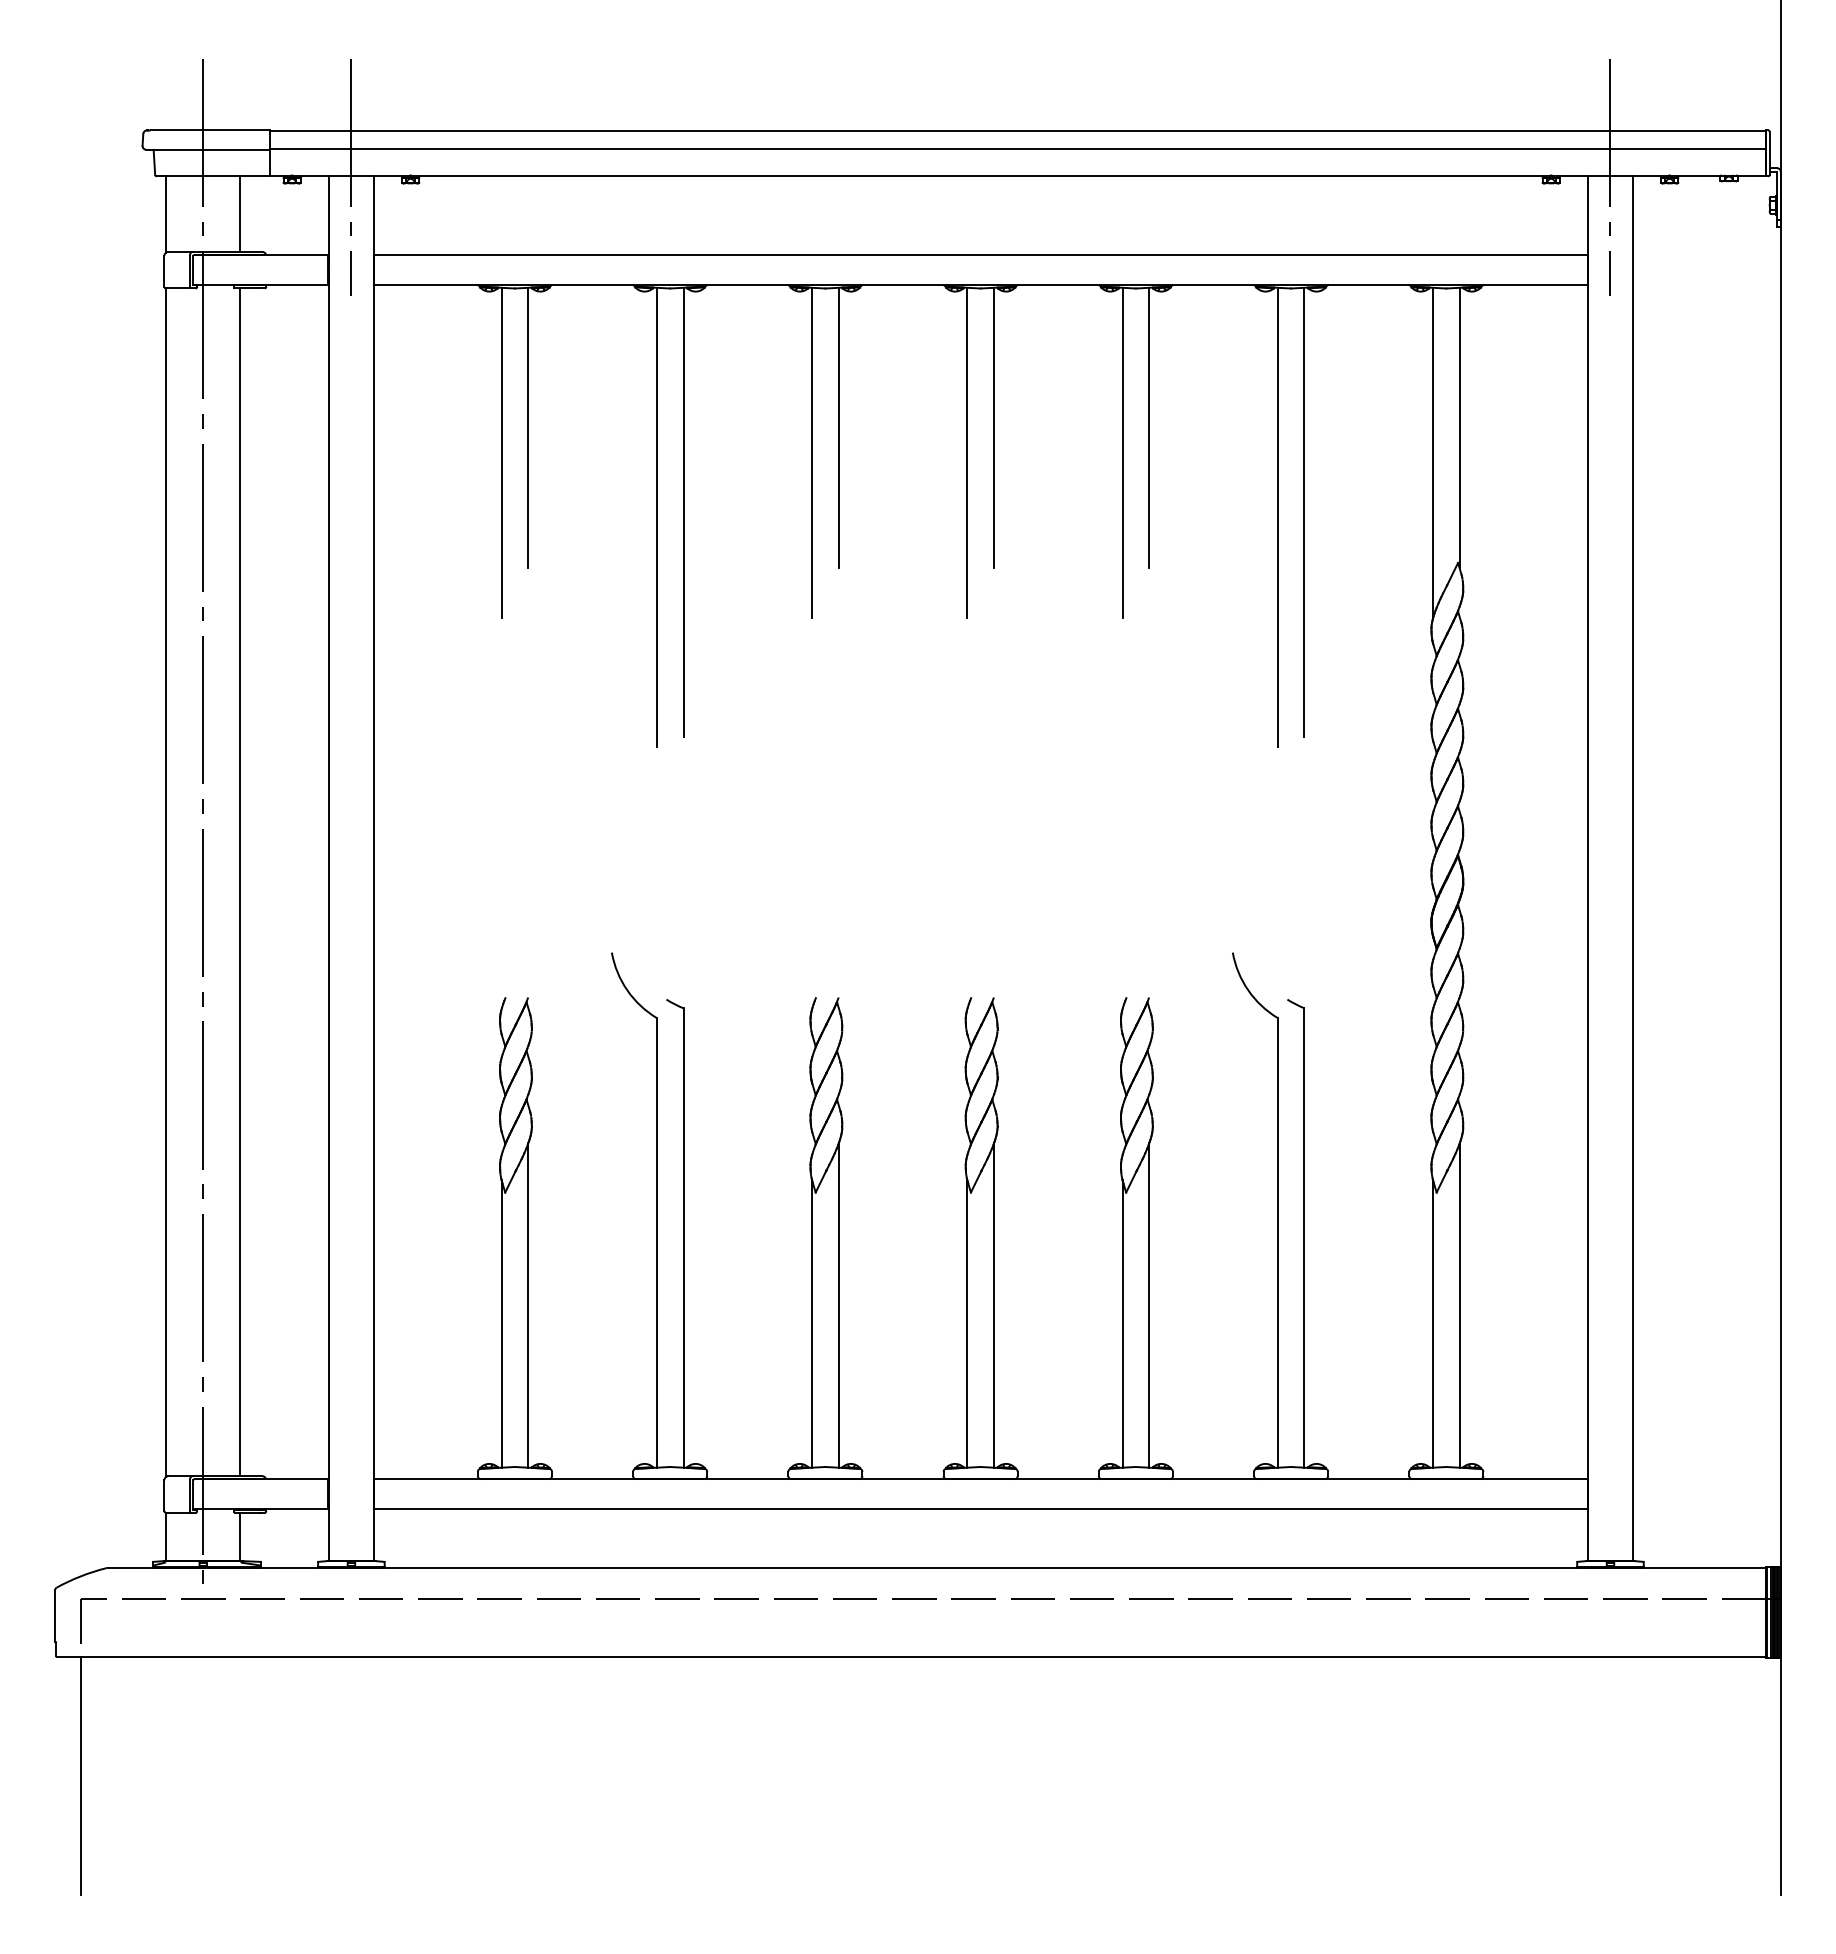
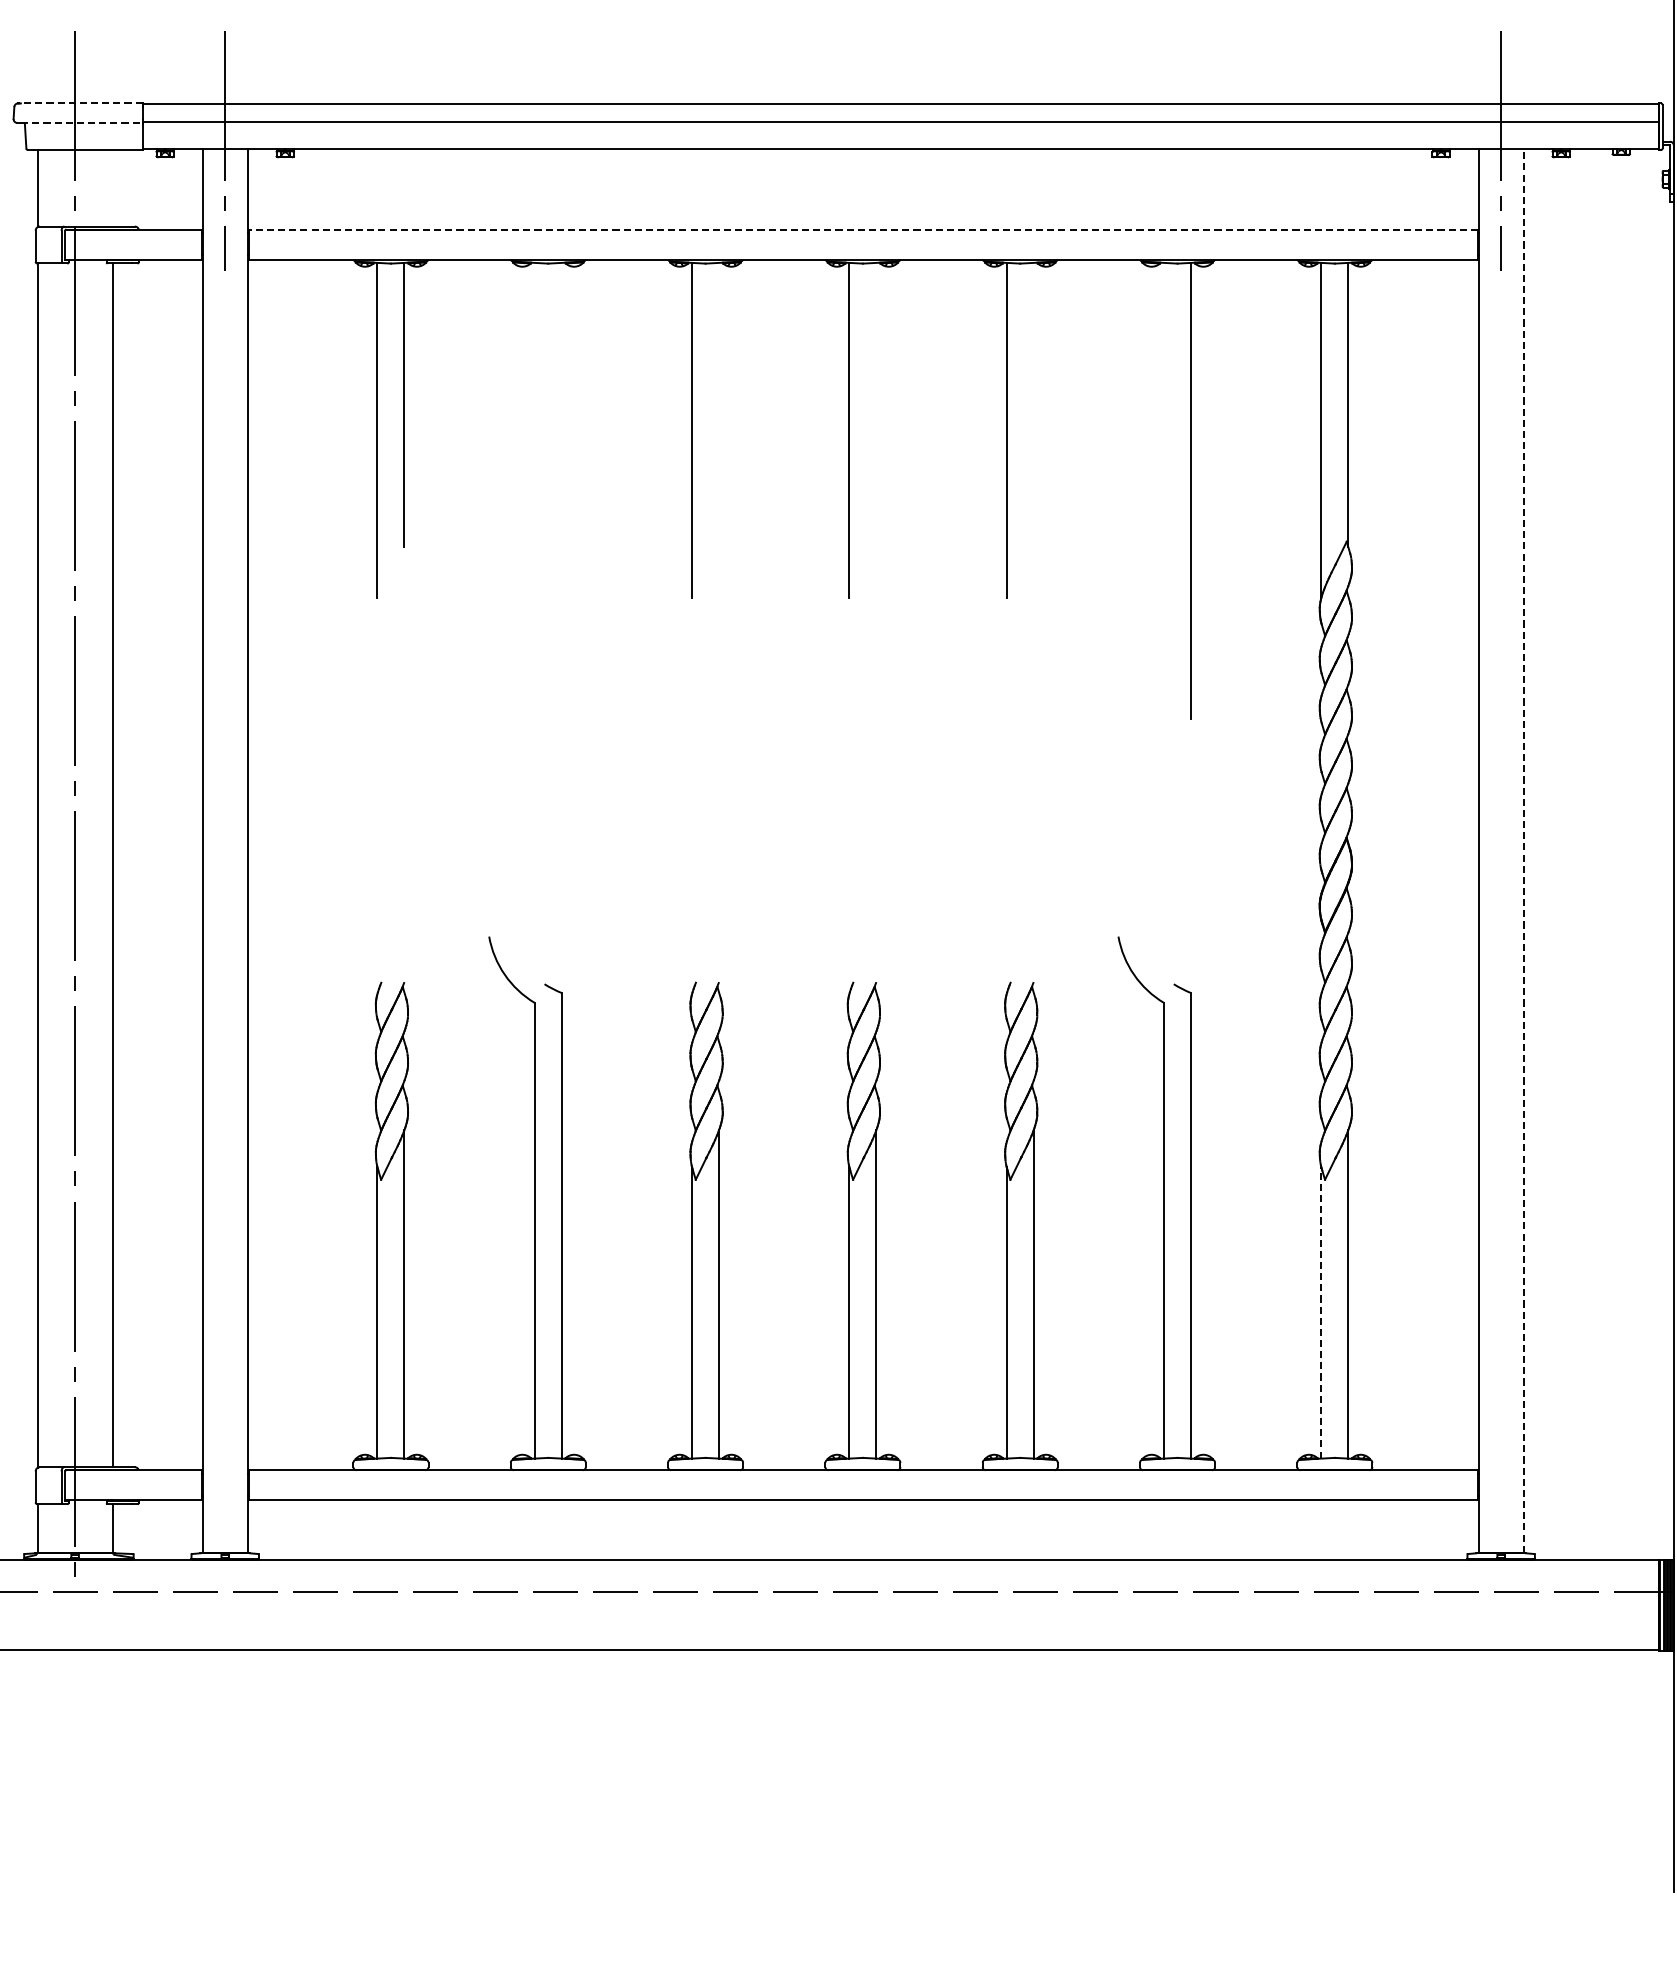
line: (210, 130) -> (82, 103), solid -> dashed
line: (209, 149) -> (81, 122), solid -> dashed
line: (240, 213) -> (112, 187), removed
line: (980, 254) -> (862, 229), solid -> dashed
line: (838, 427) -> (718, 404), removed
line: (993, 427) -> (875, 404), removed
line: (1149, 427) -> (1034, 404), removed
line: (683, 512) -> (561, 490), removed
line: (656, 517) -> (534, 495), removed
line: (1277, 517) -> (1163, 495), removed
line: (1632, 867) -> (1523, 850), solid -> dashed
line: (1433, 1323) -> (1321, 1312), solid -> dashed

